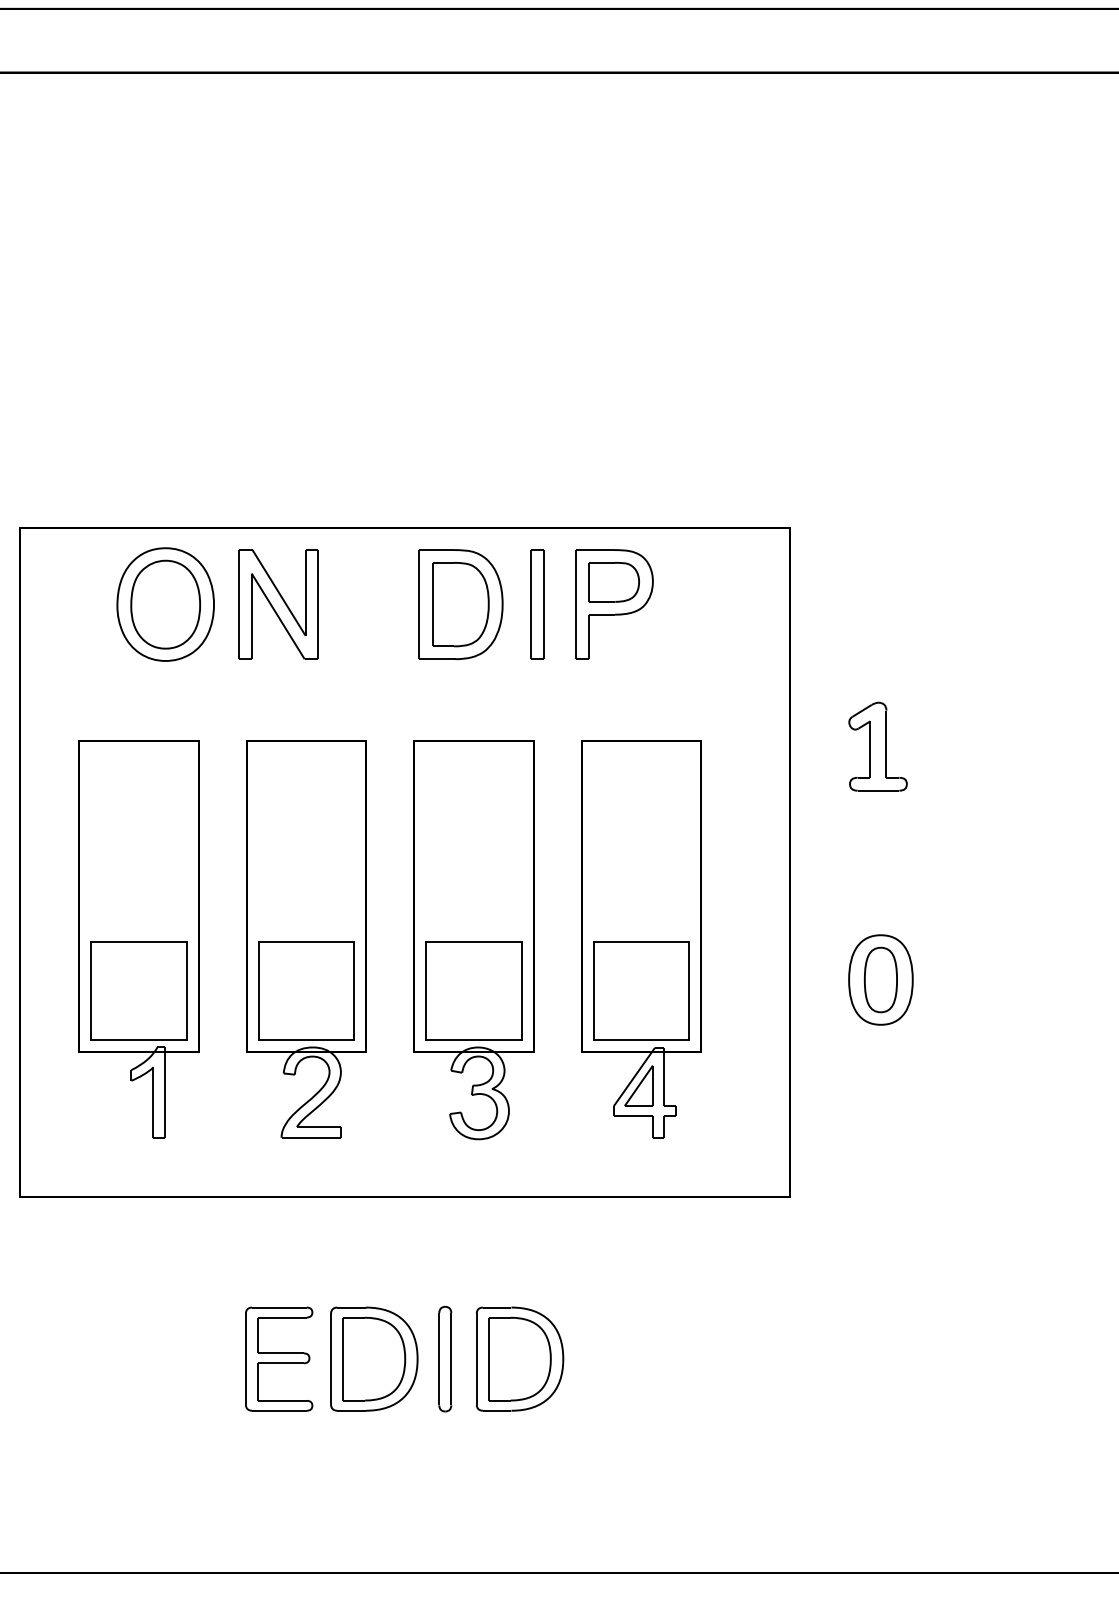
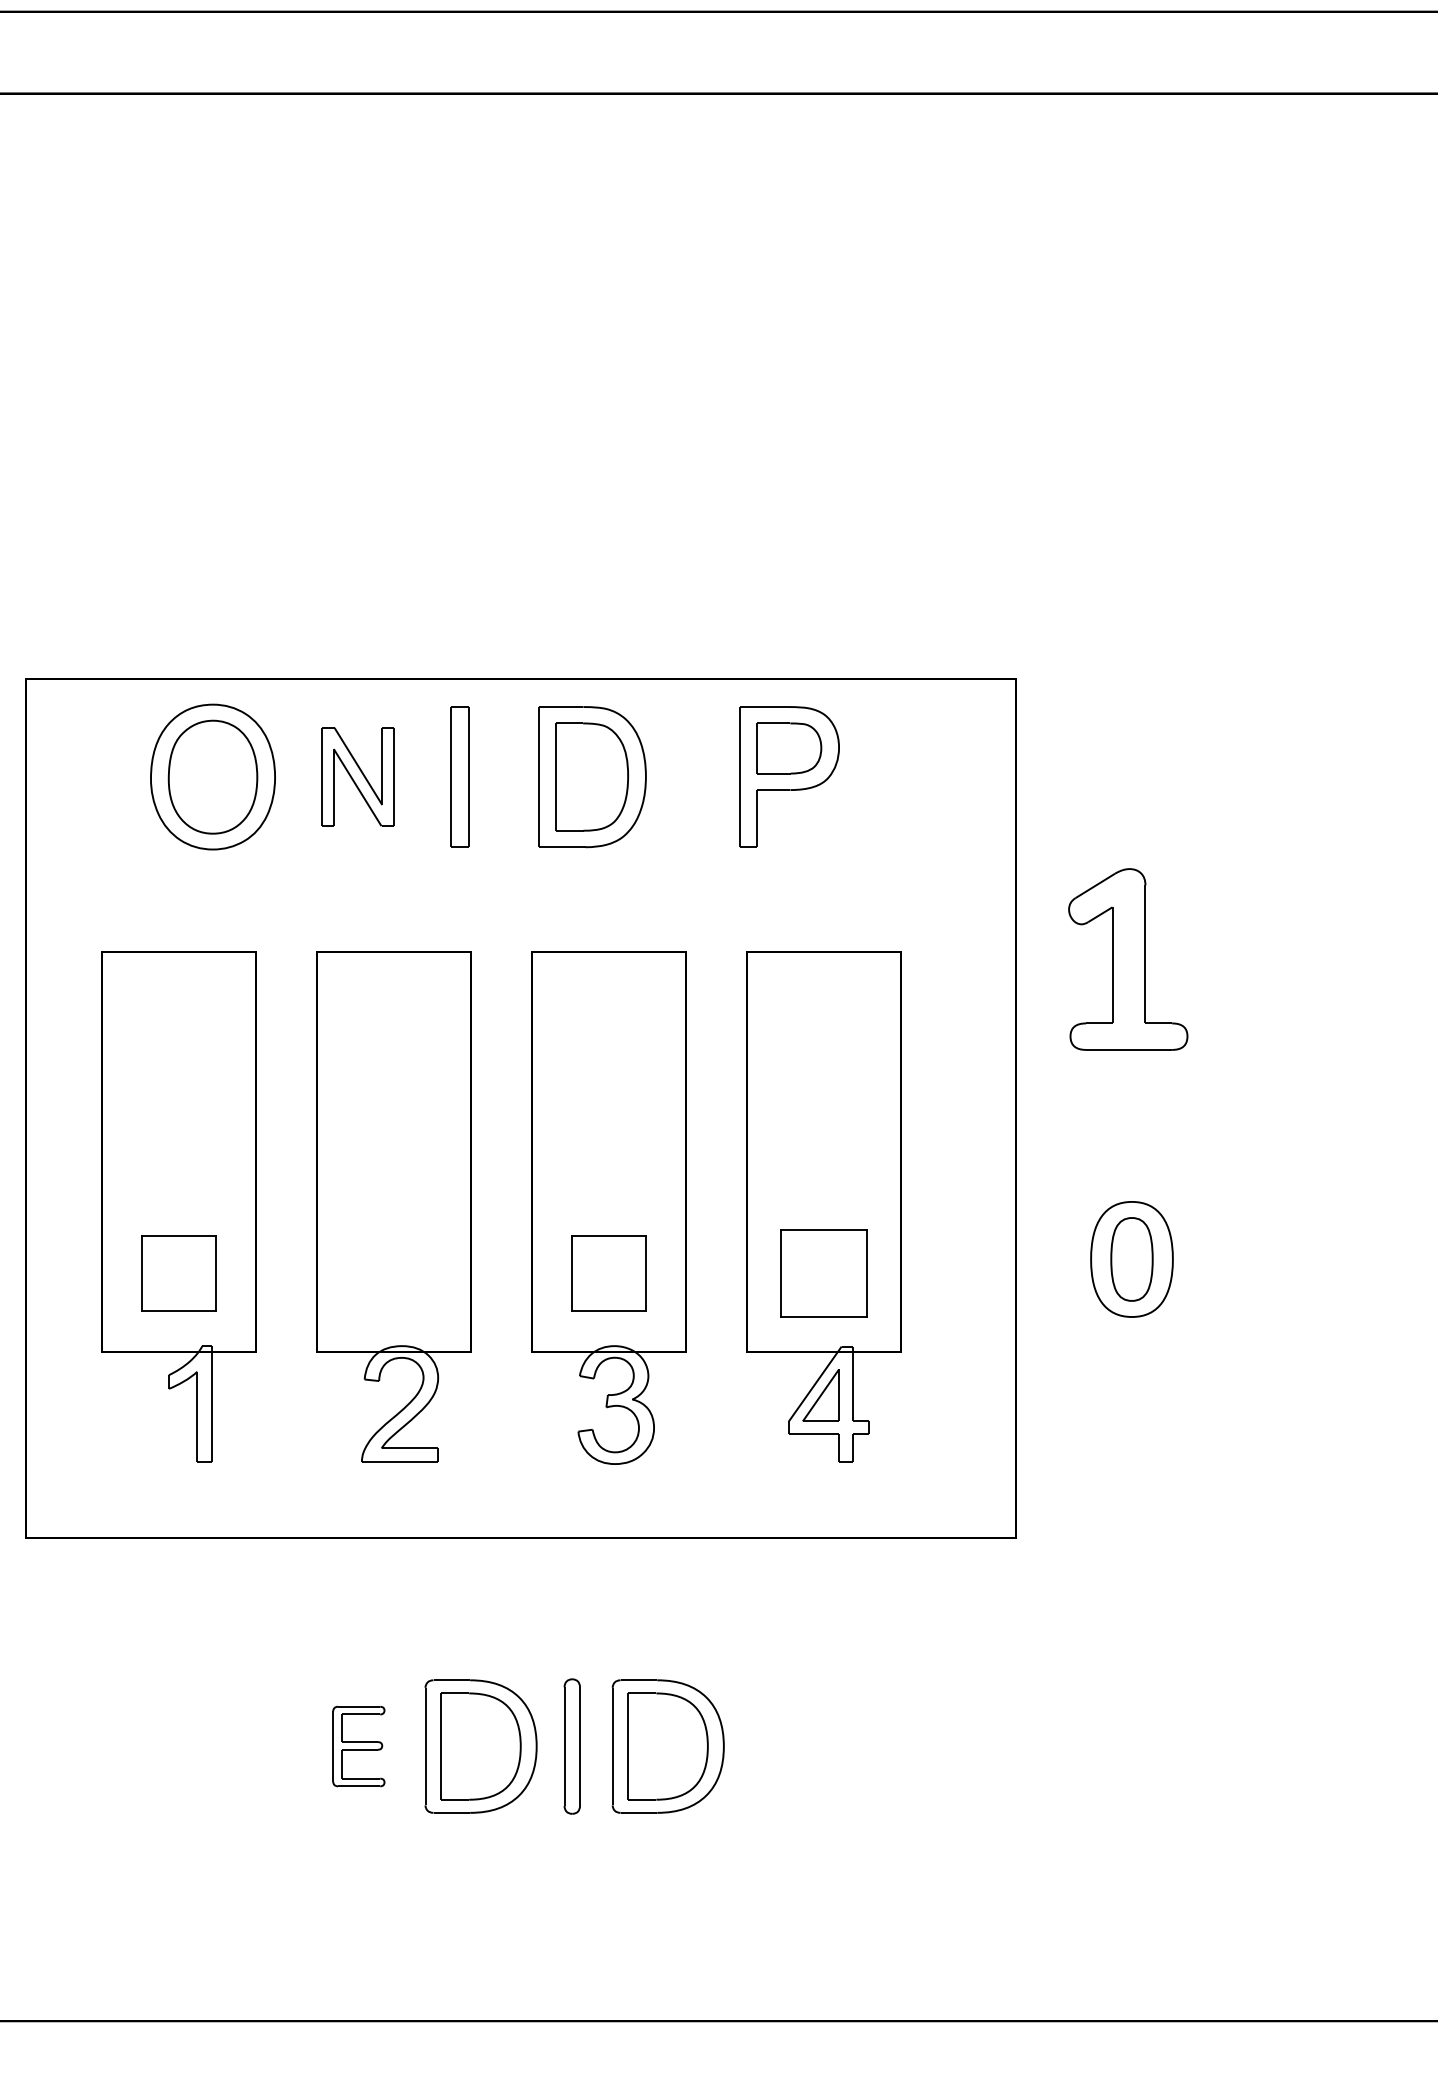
part: (278, 604) -> (357, 776), size x0.7
part: (537, 604) -> (459, 776), moved
part: (878, 746) -> (1128, 959), size x1.6
part: (138, 990) -> (178, 1273), size x0.6
part: (306, 990) -> (393, 1273), removed
part: (473, 990) -> (608, 1273), size x0.6
part: (641, 990) -> (824, 1273), size x0.7
part: (278, 1359) -> (358, 1746), size x0.6

